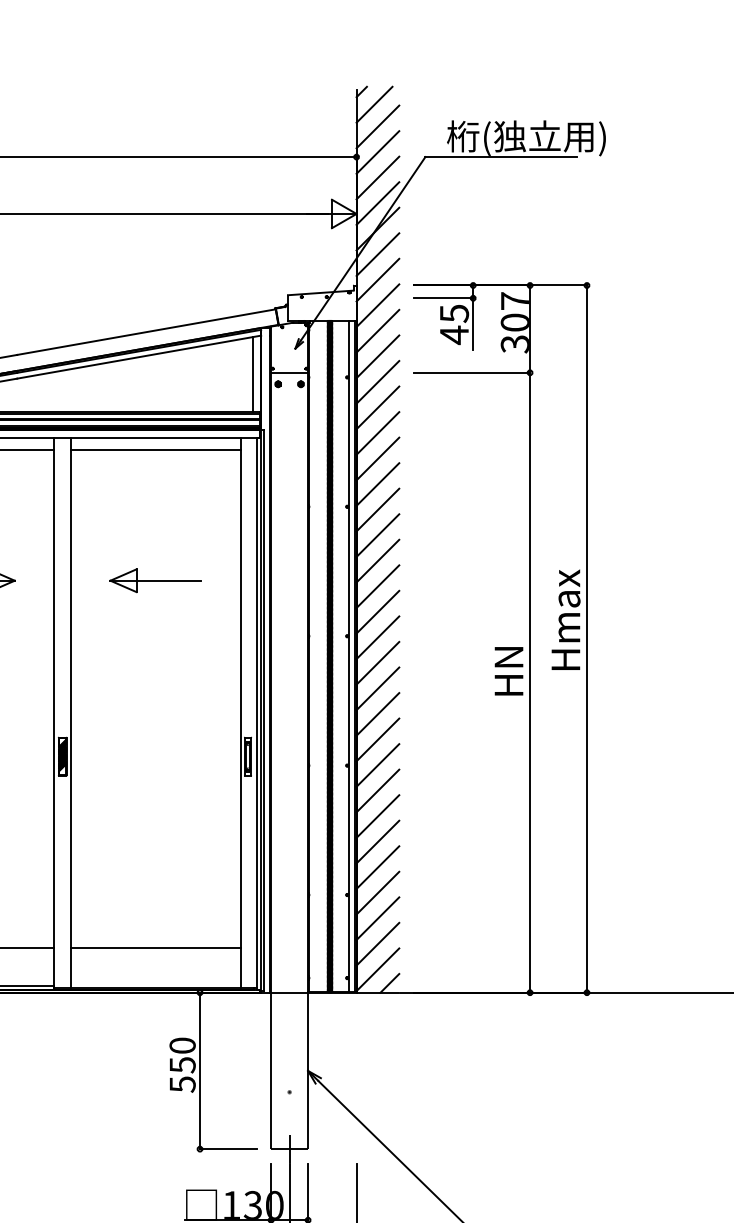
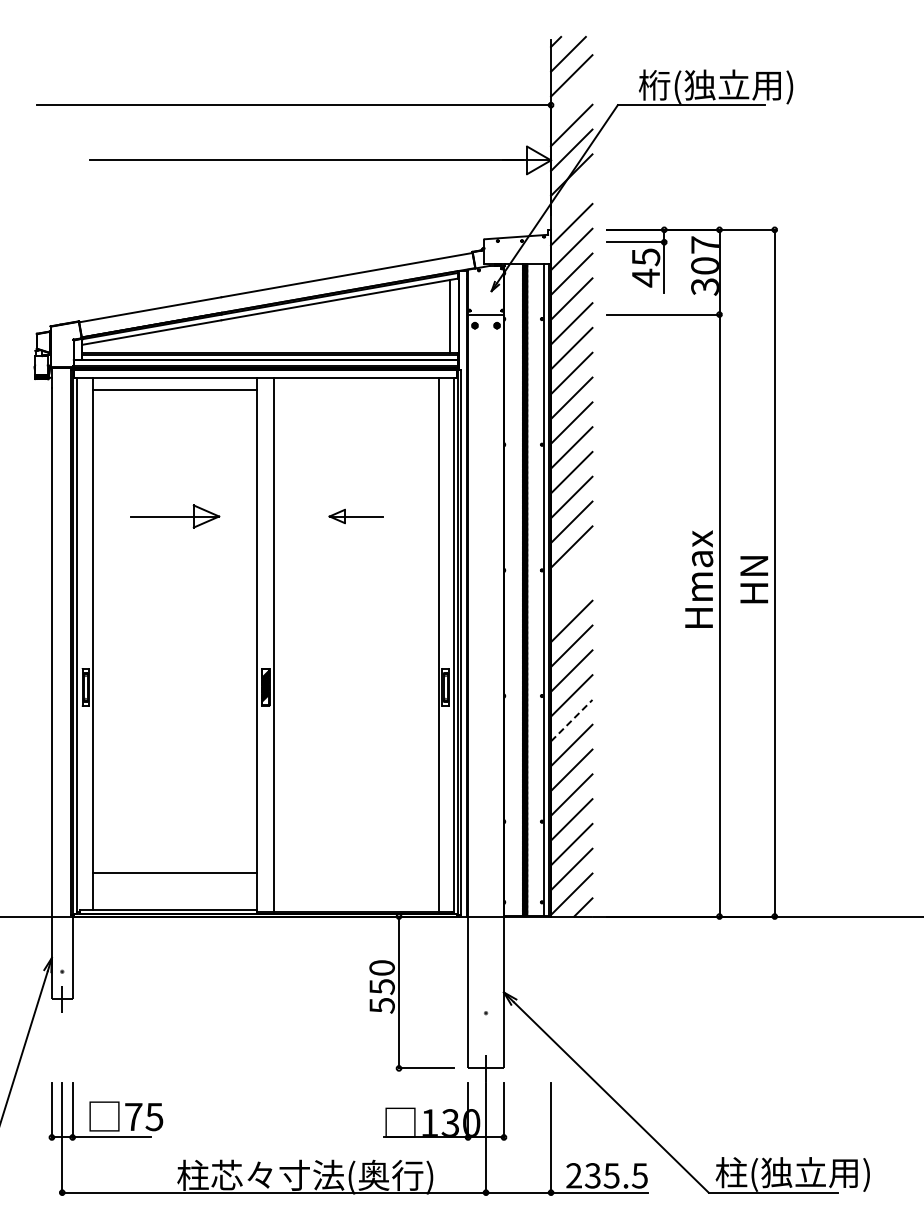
line: (377, 152) -> (571, 100), removed
line: (377, 254) -> (571, 199), removed
line: (155, 449) -> (355, 389), removed
part: (155, 580) -> (355, 516), size x0.6
text: (566, 605) -> (754, 540), Hmax -> HN
text: (509, 631) -> (699, 565), HN -> Hmax
line: (377, 637) -> (571, 571), removed
line: (377, 663) -> (571, 596), removed
line: (378, 790) -> (572, 720), solid -> dashed
line: (155, 948) -> (355, 873), removed

